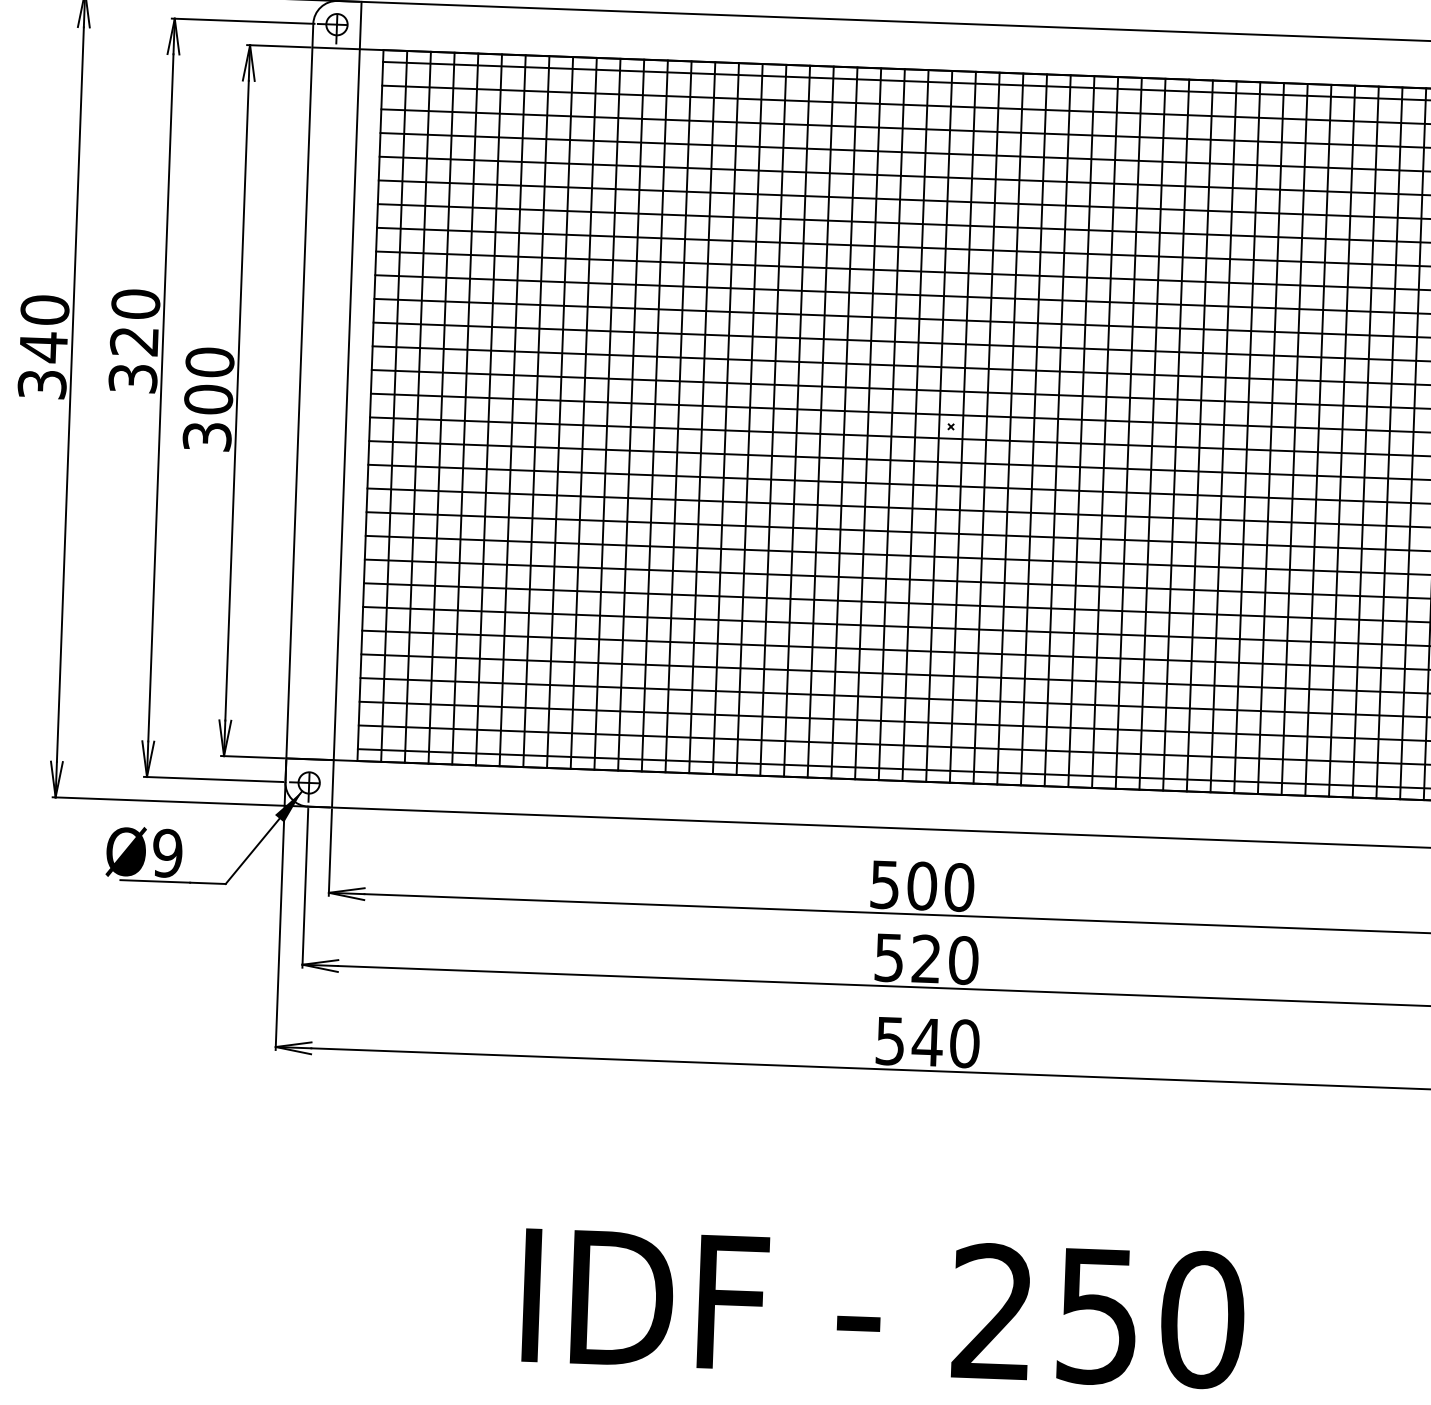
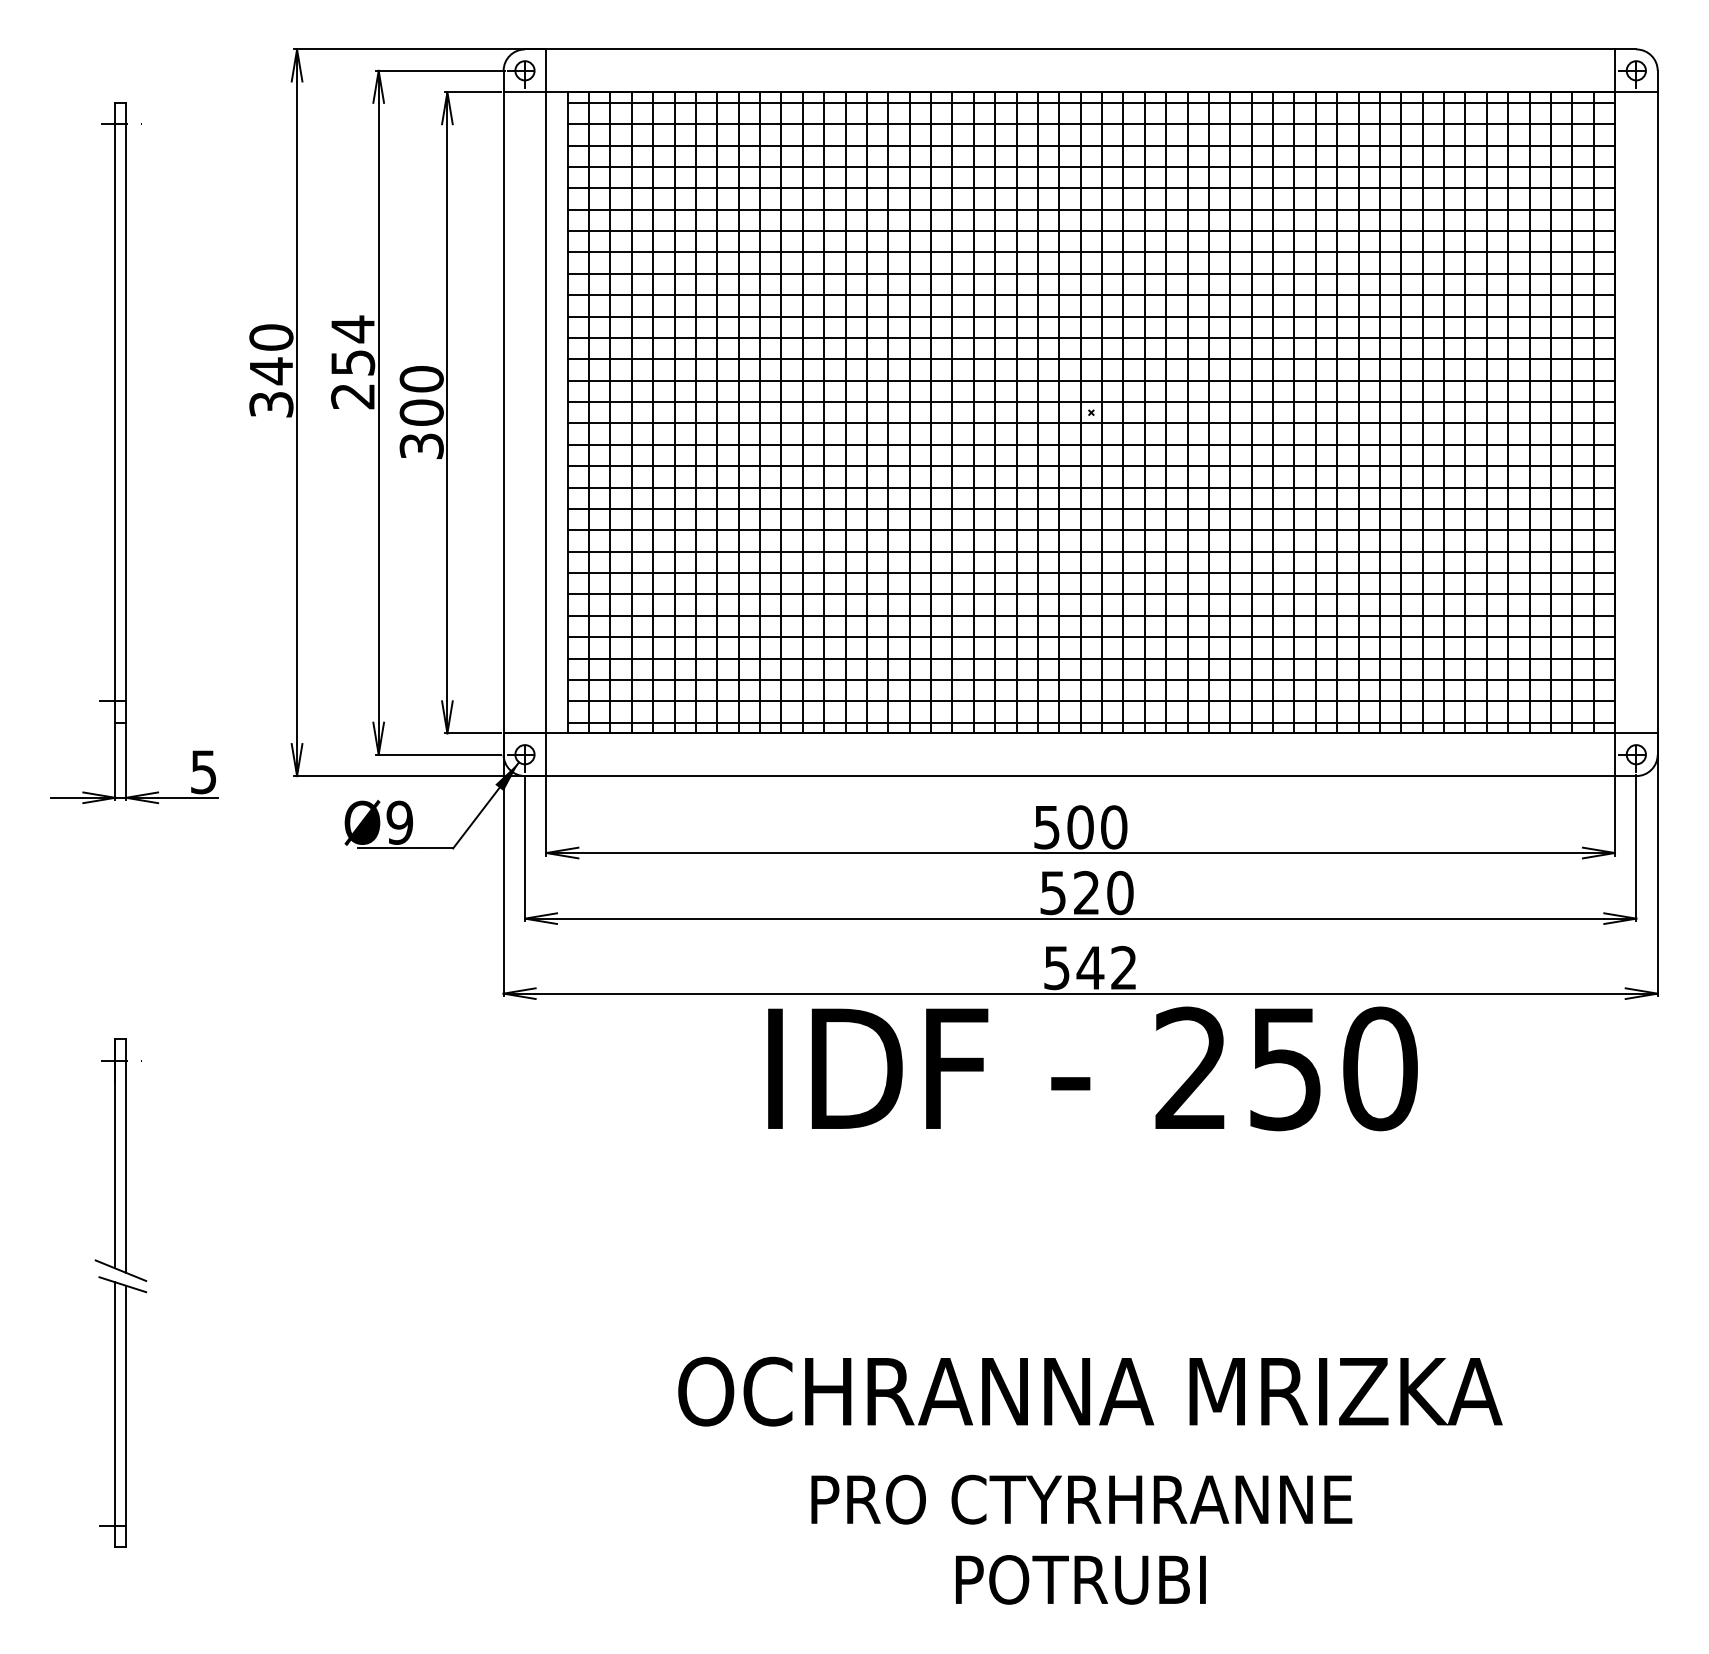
text: (134, 341) -> (353, 362), 320 -> 254
text: (965, 1043) -> (1124, 967), 540 -> 542
text: (883, 1307) -> (1092, 1068), moved

